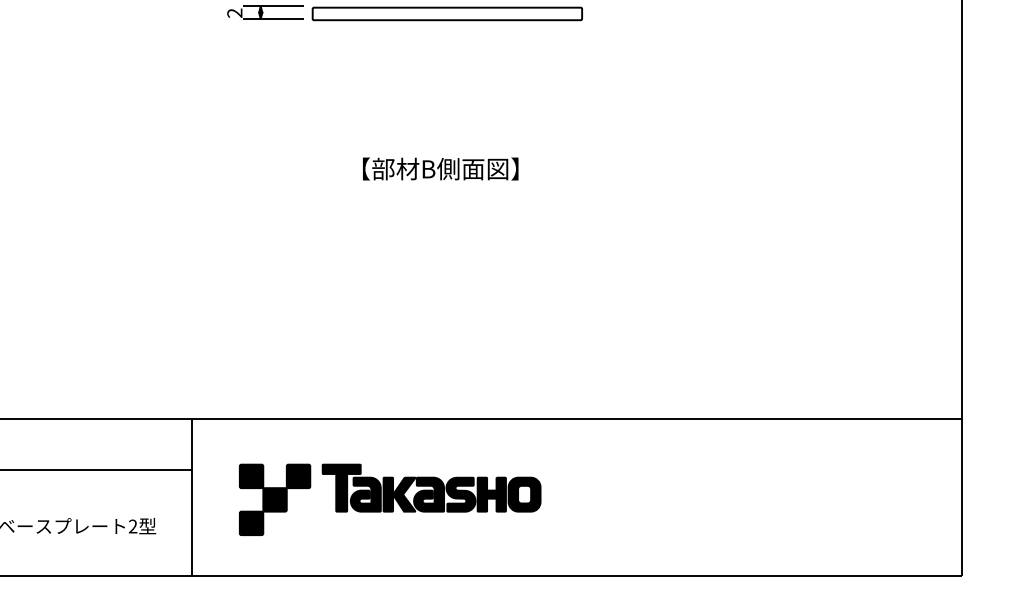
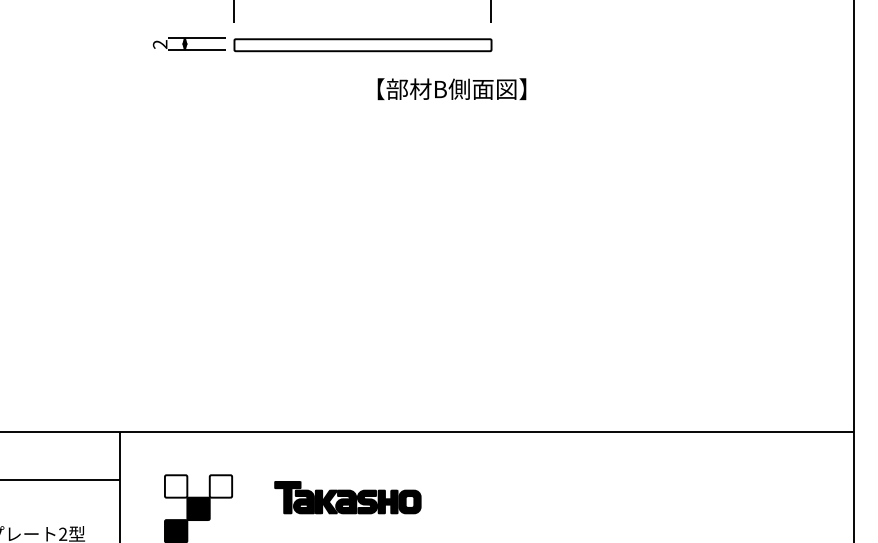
part: (440, 168) -> (451, 88), moved
fill: (251, 476) -> (176, 486), removed
fill: (298, 476) -> (220, 486), removed
part: (431, 487) -> (347, 497), size x0.7

